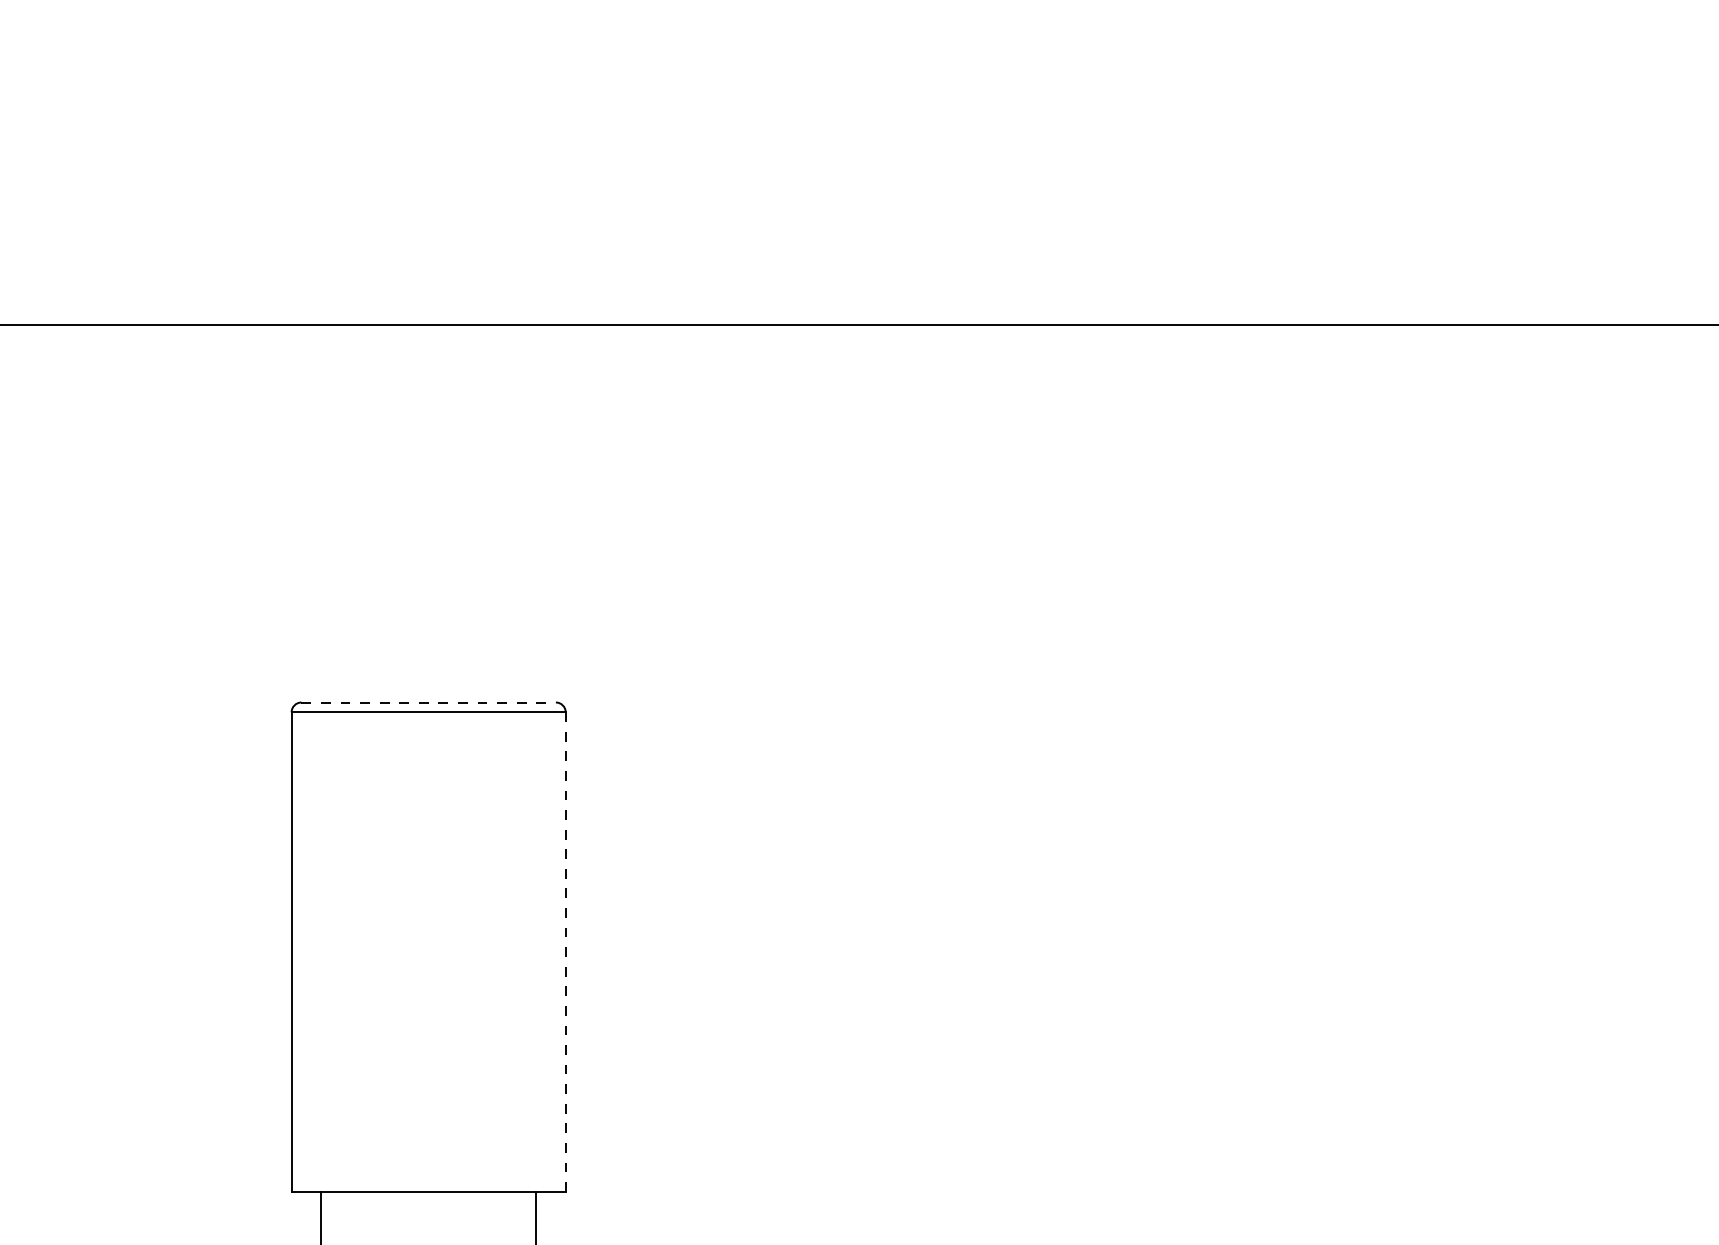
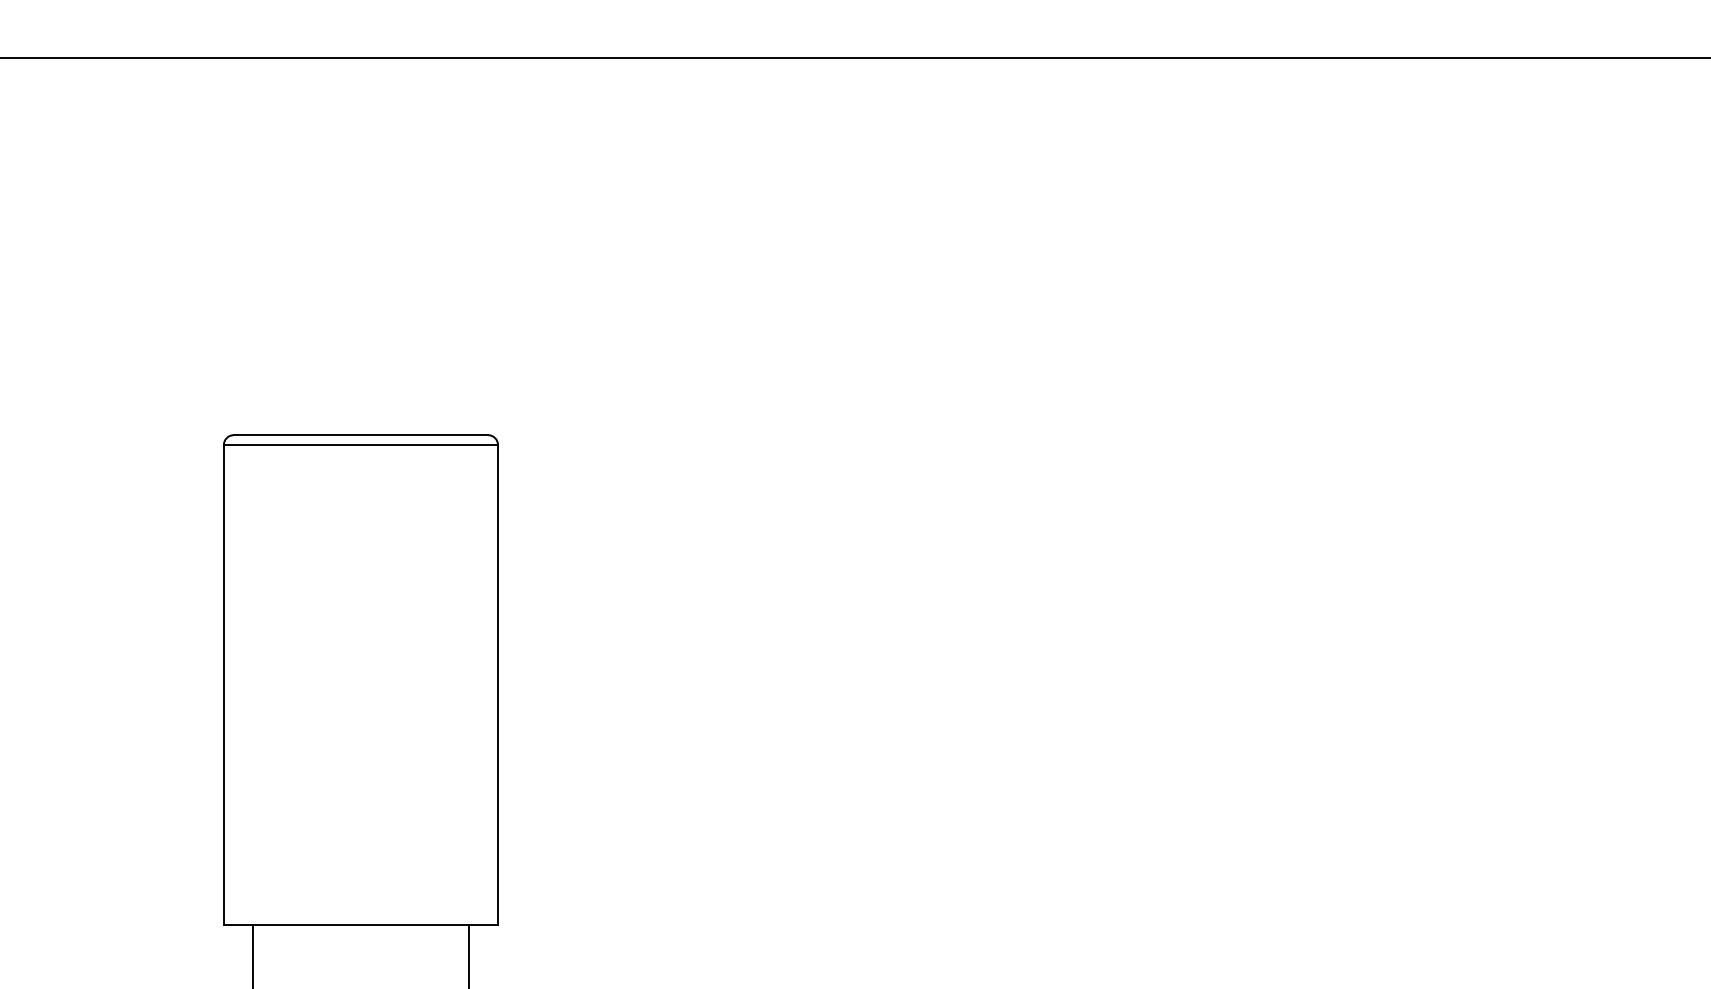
line: (429, 702) -> (361, 435), dashed -> solid
line: (565, 952) -> (497, 685), dashed -> solid

